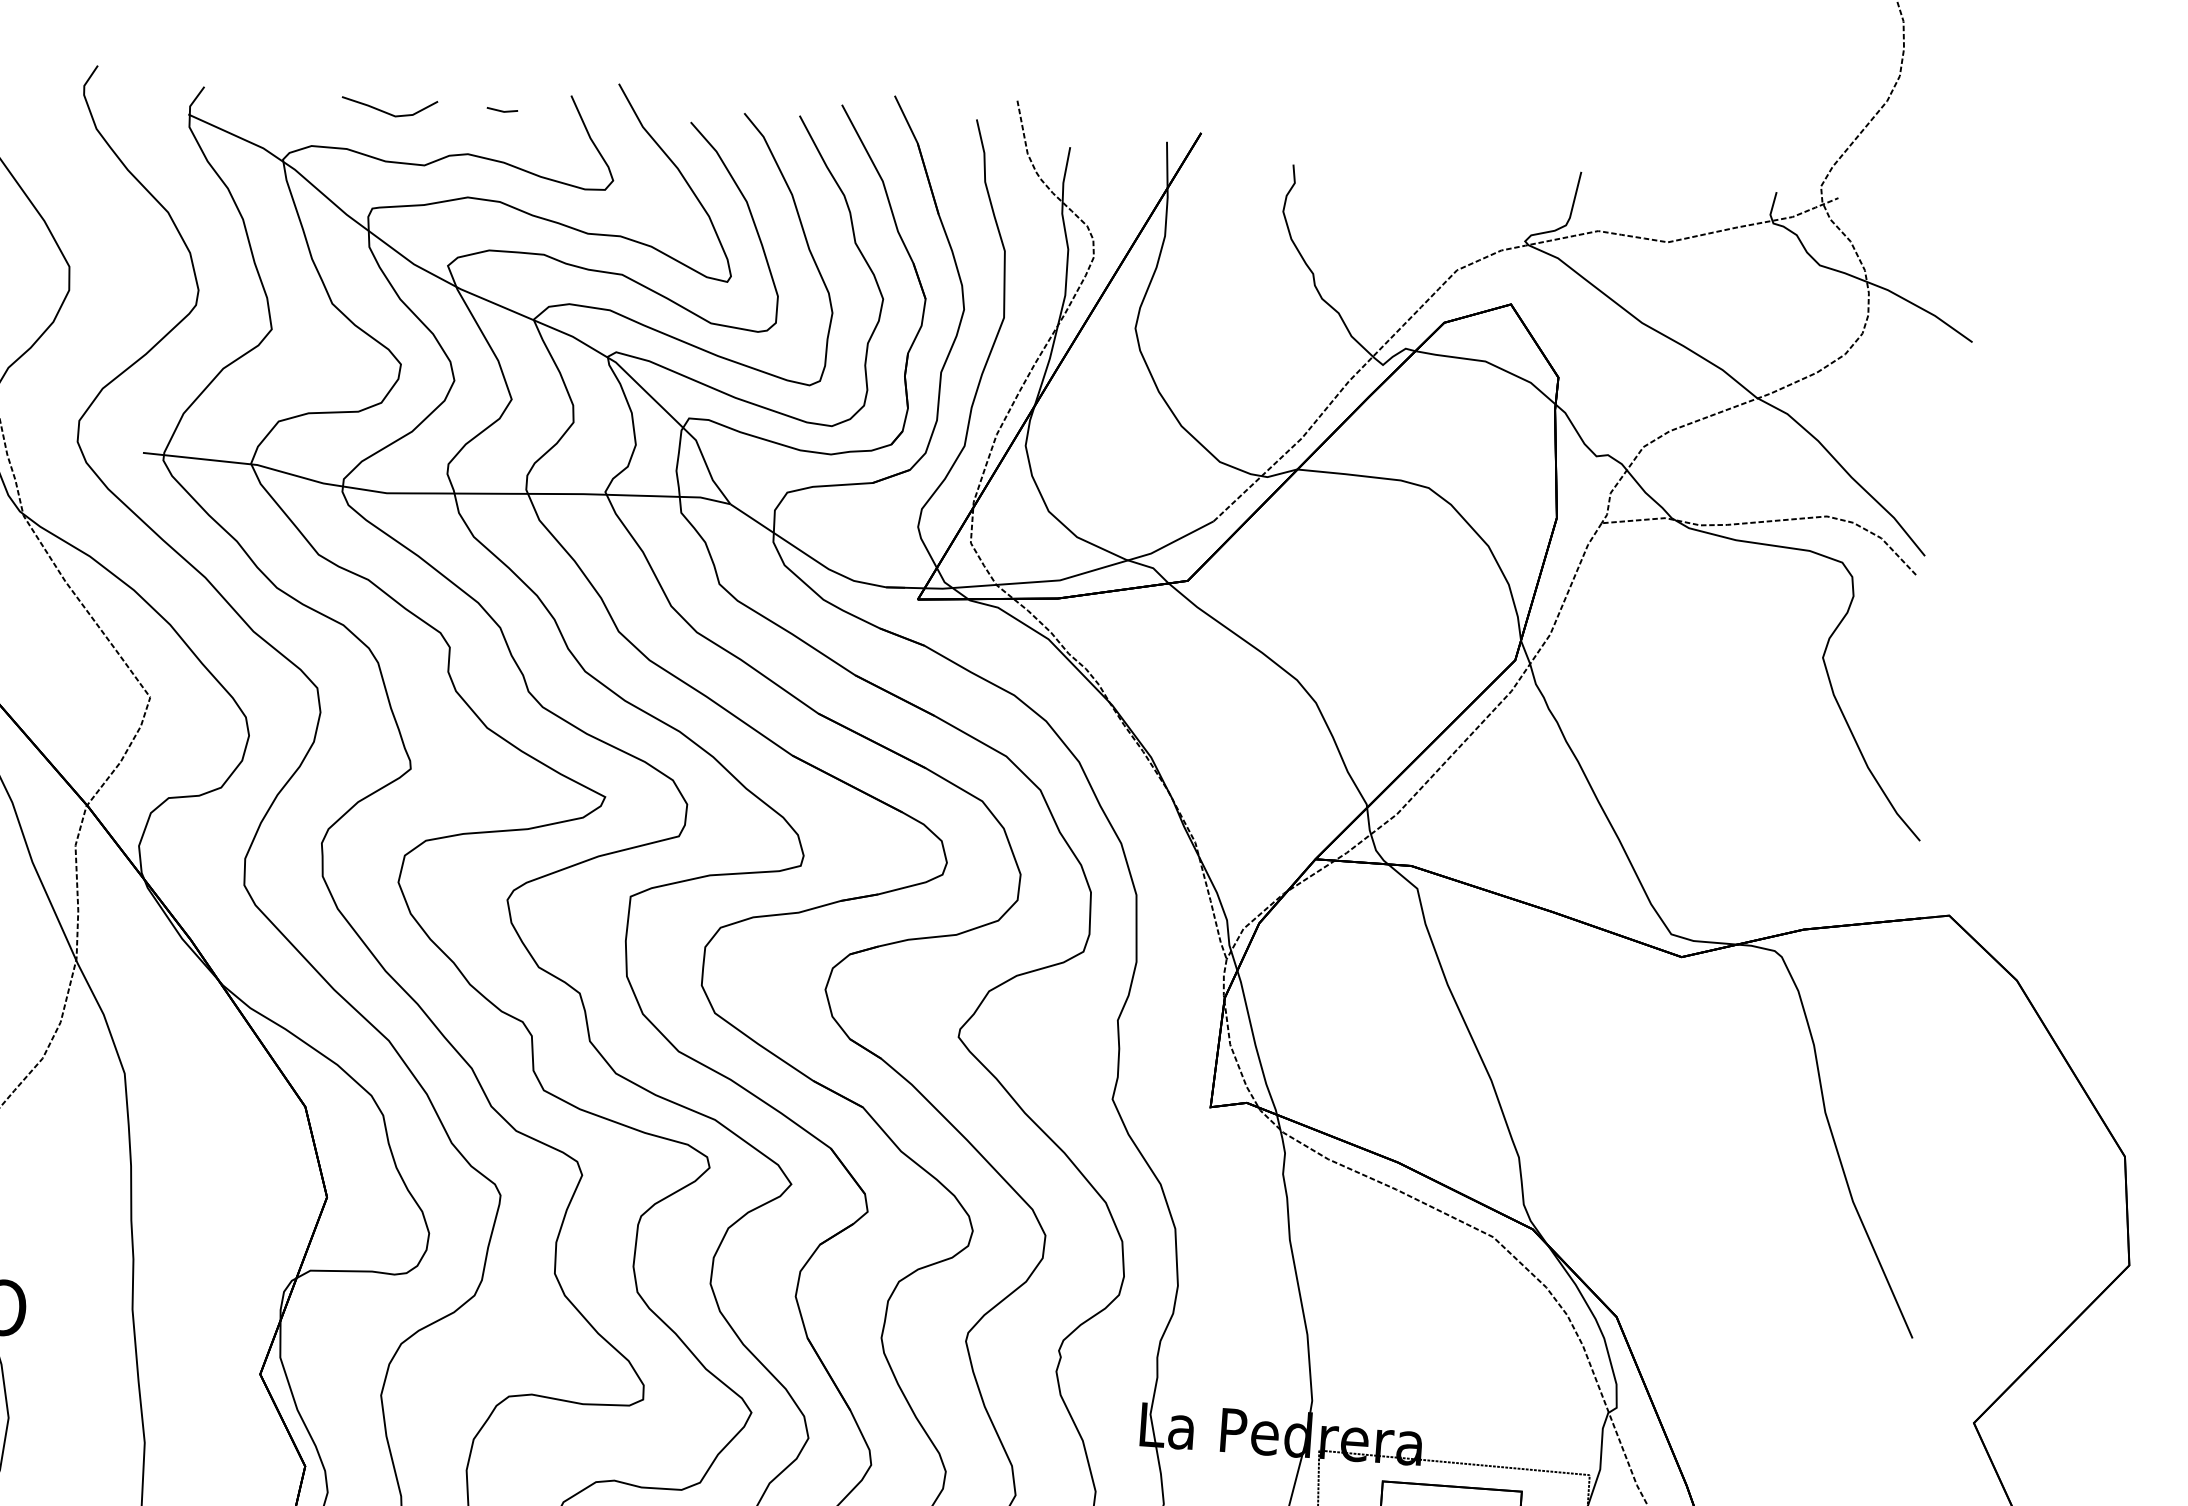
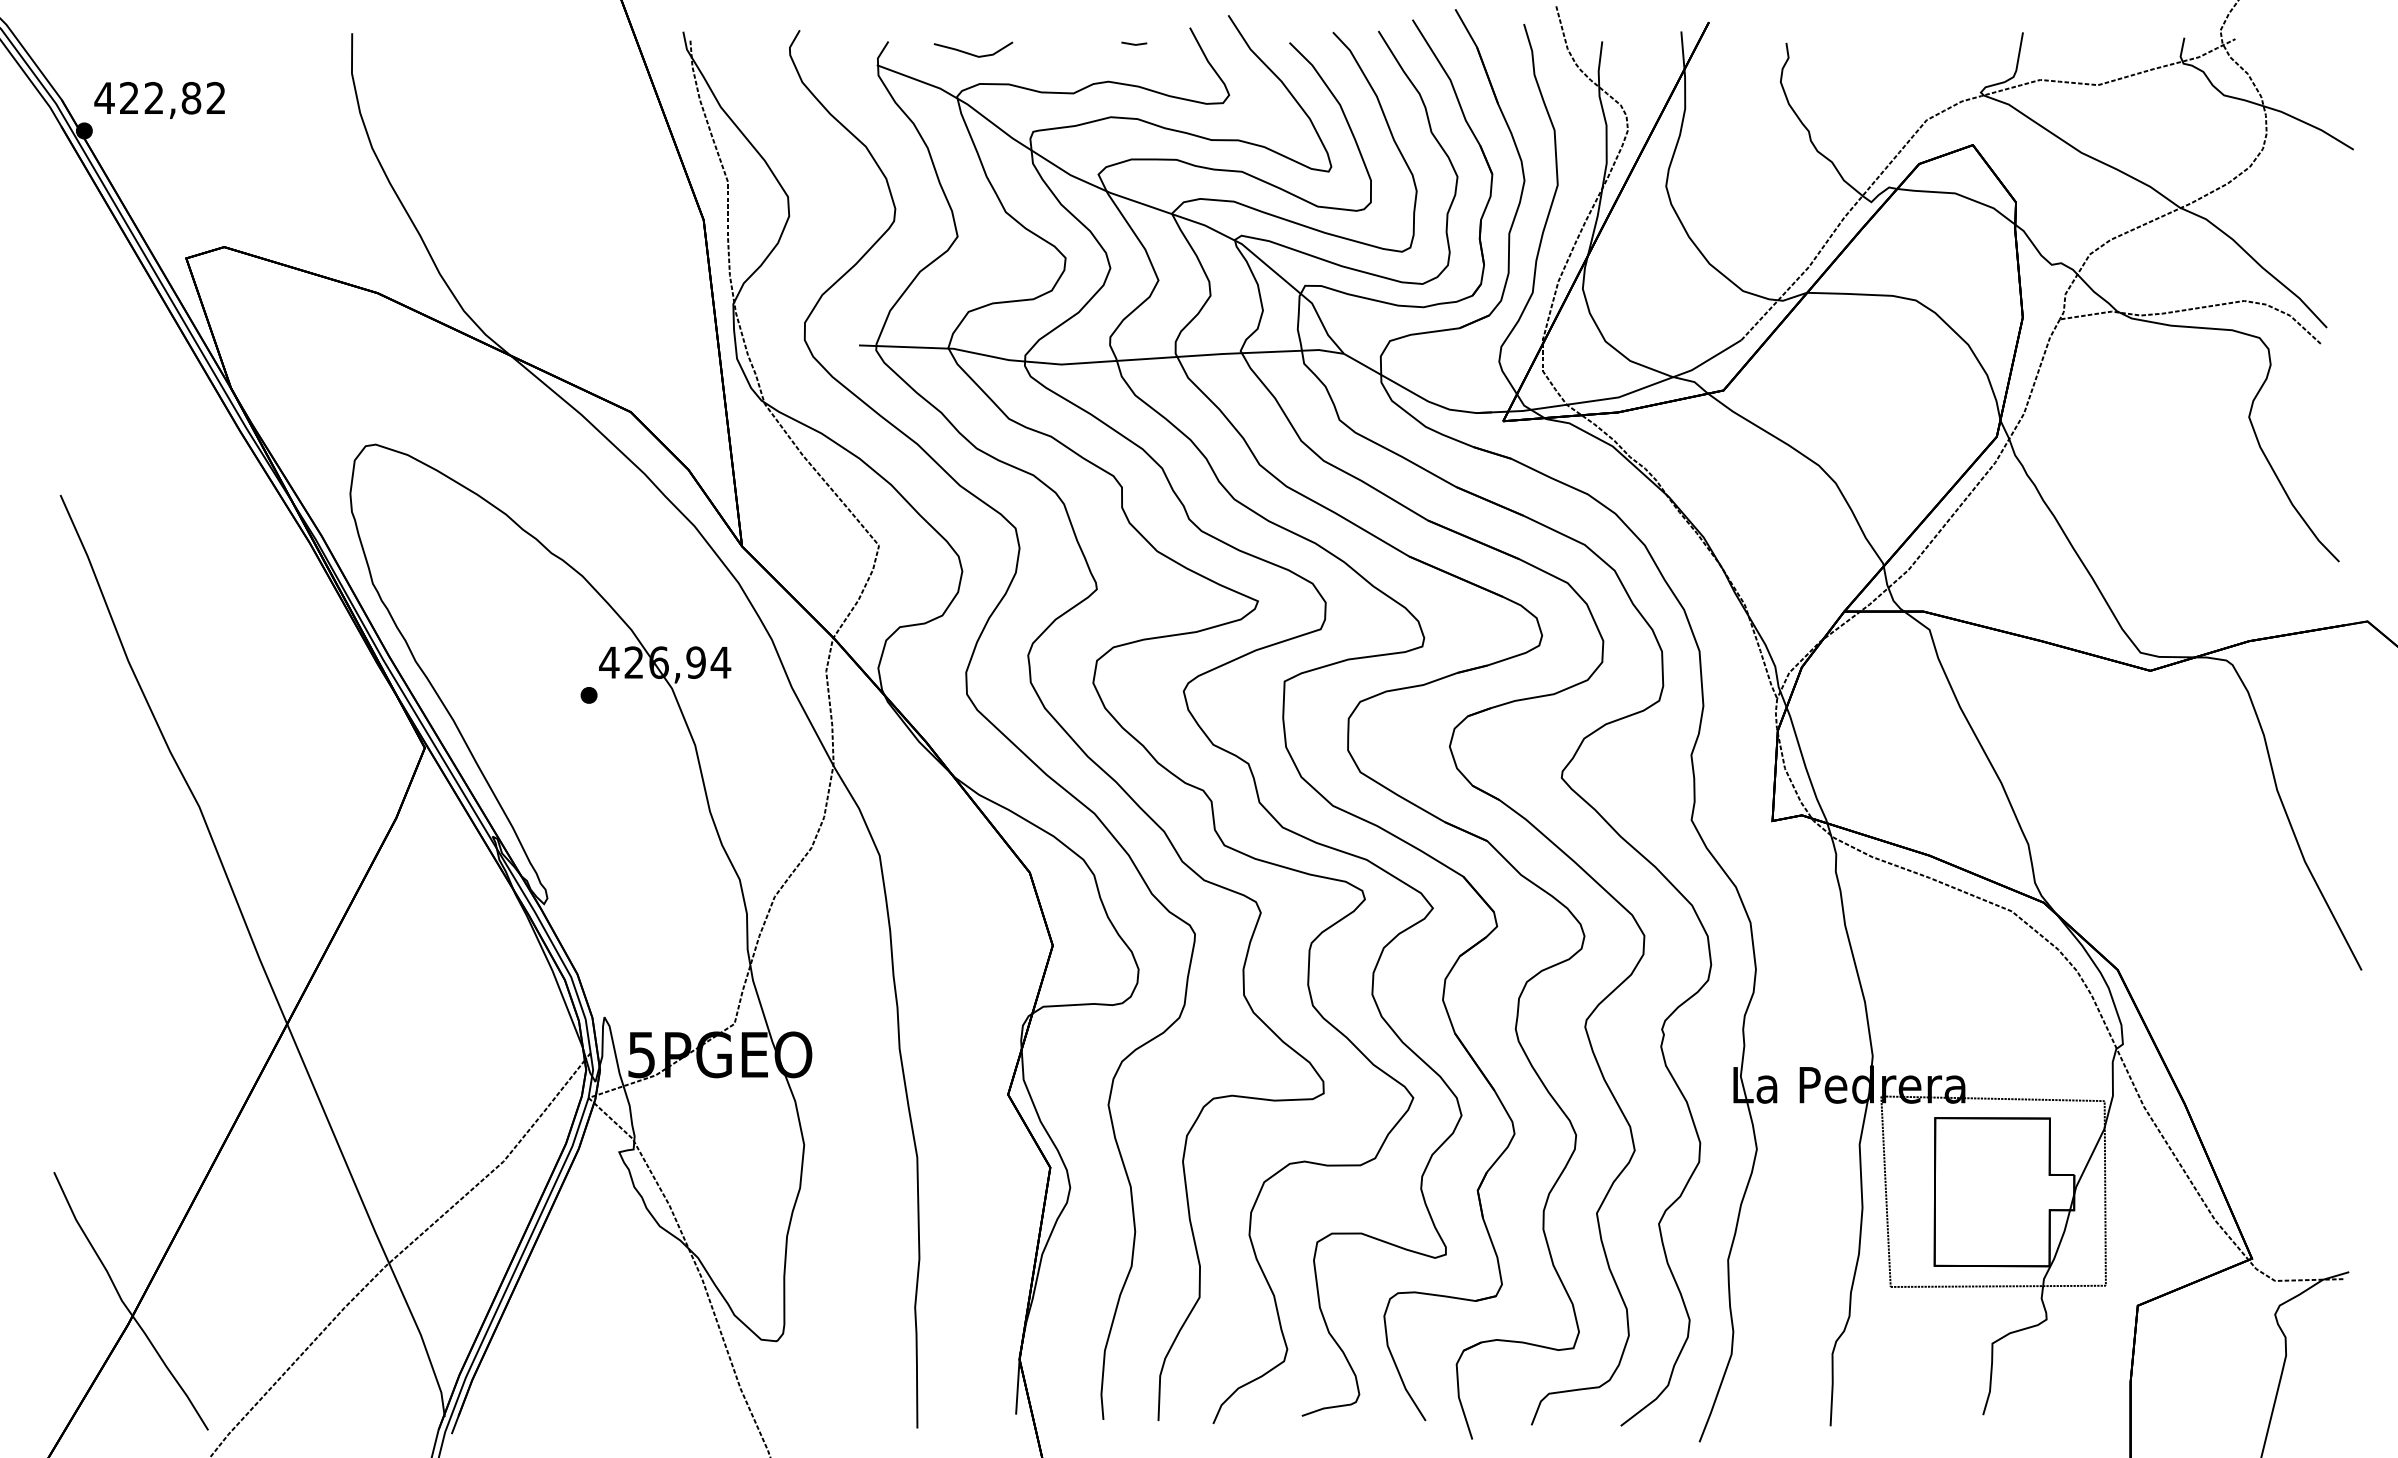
line: (386, 111) -> (971, 53), moved

